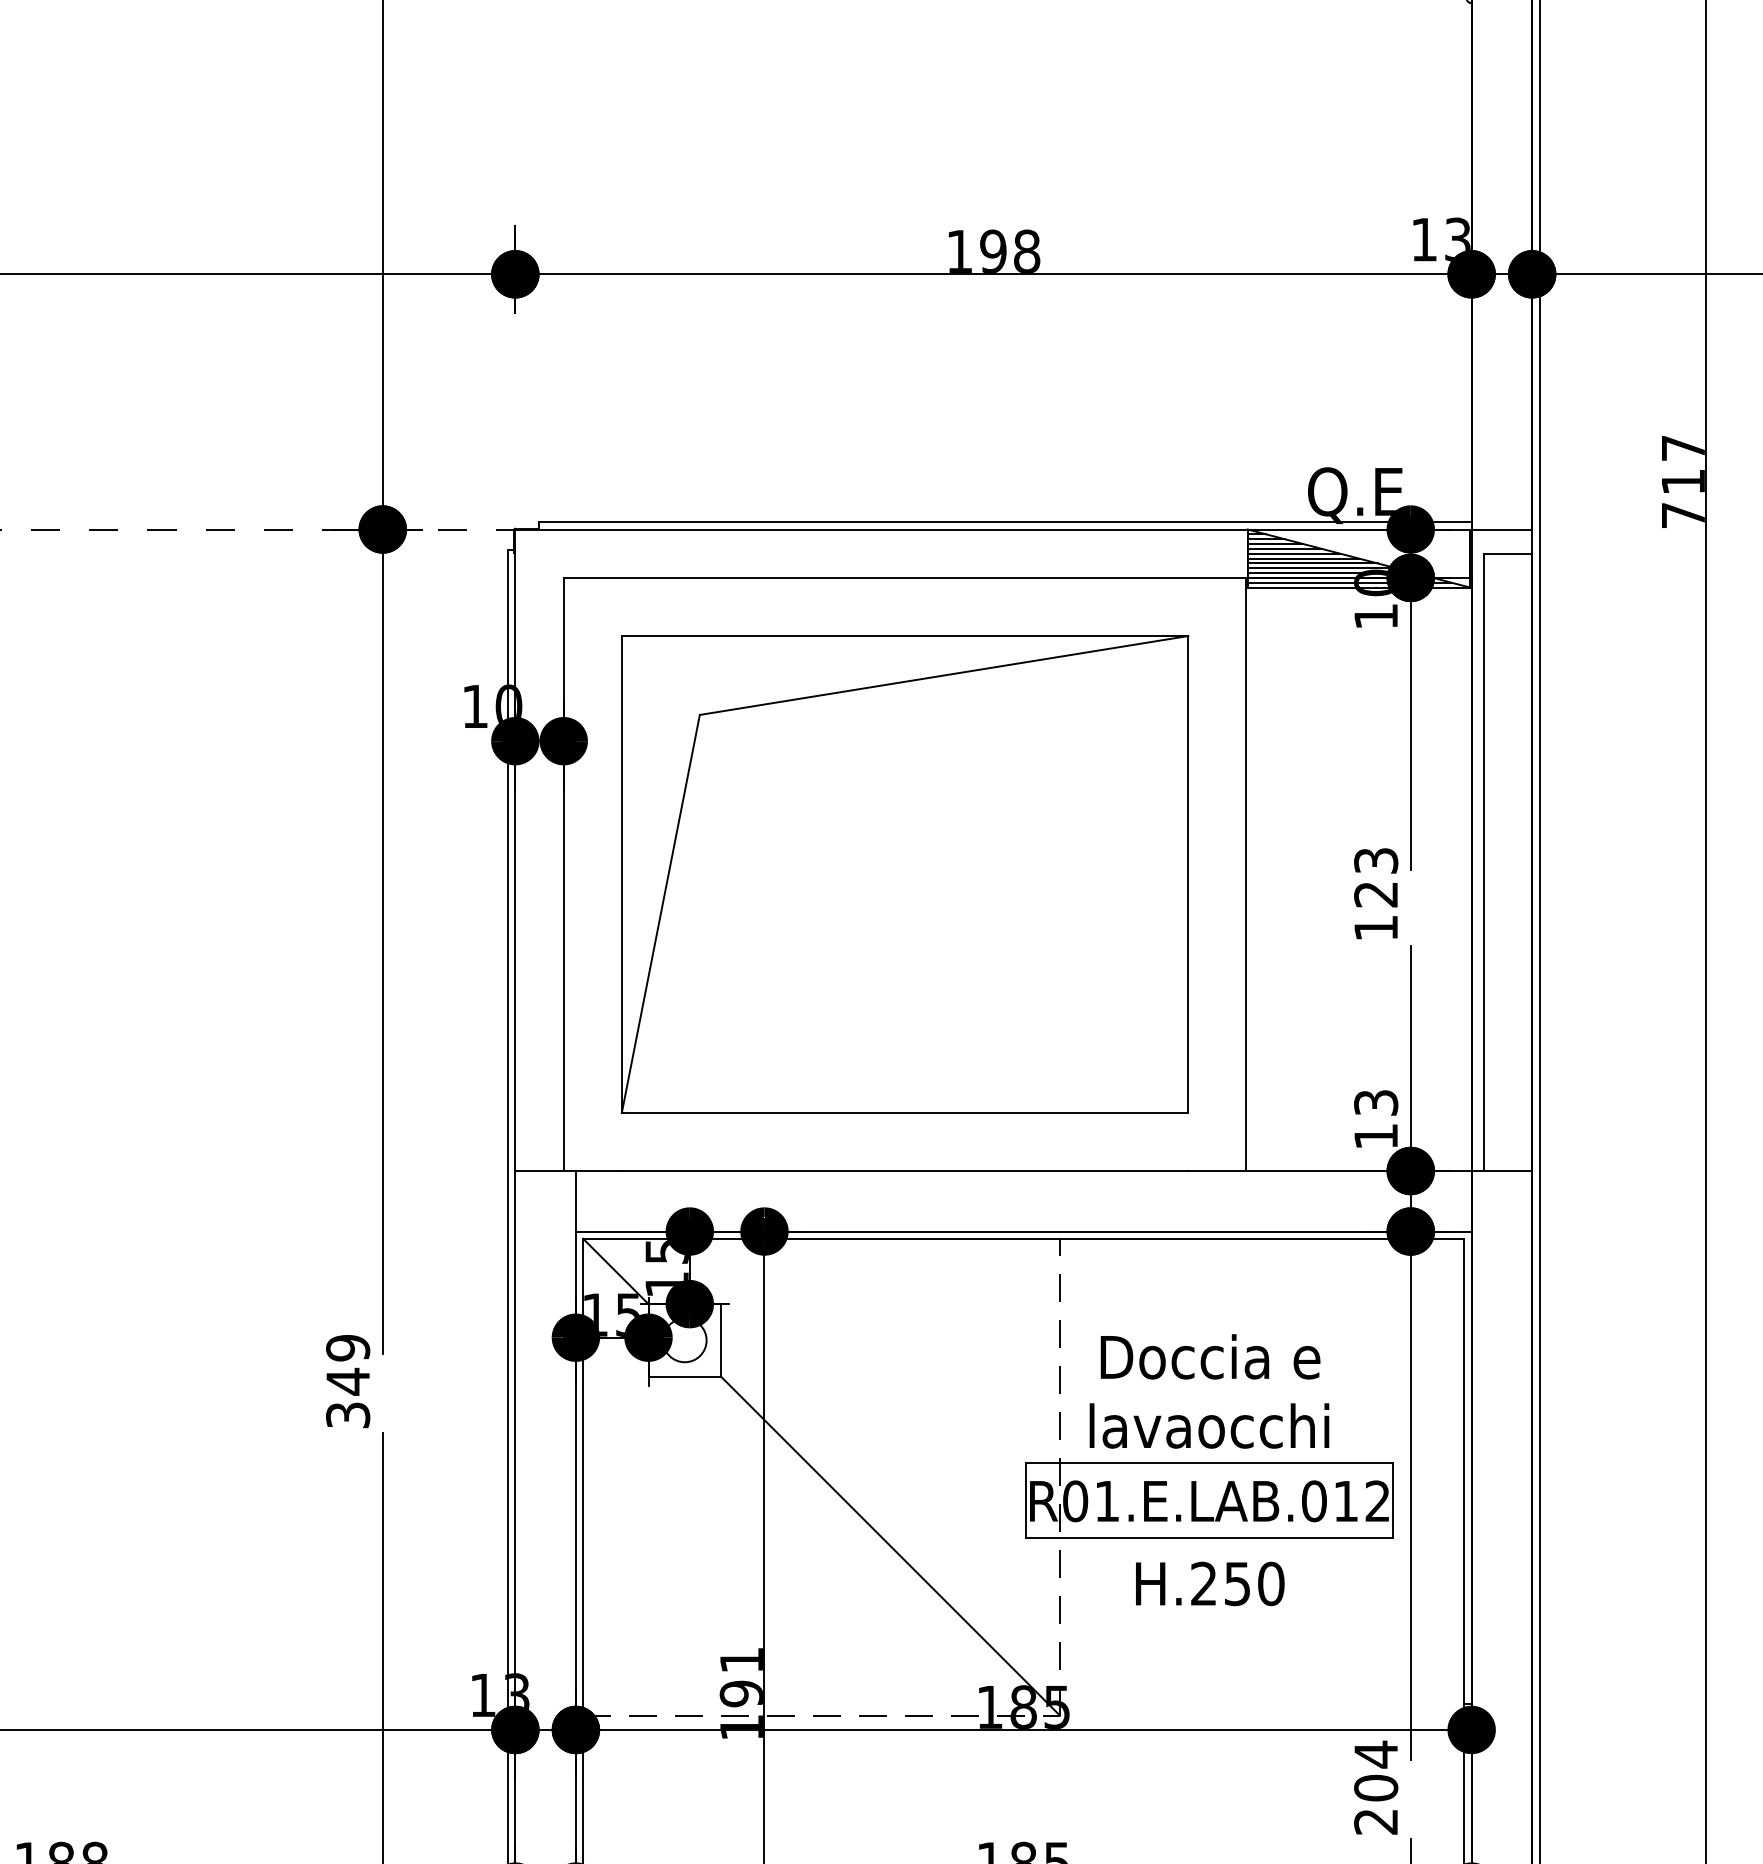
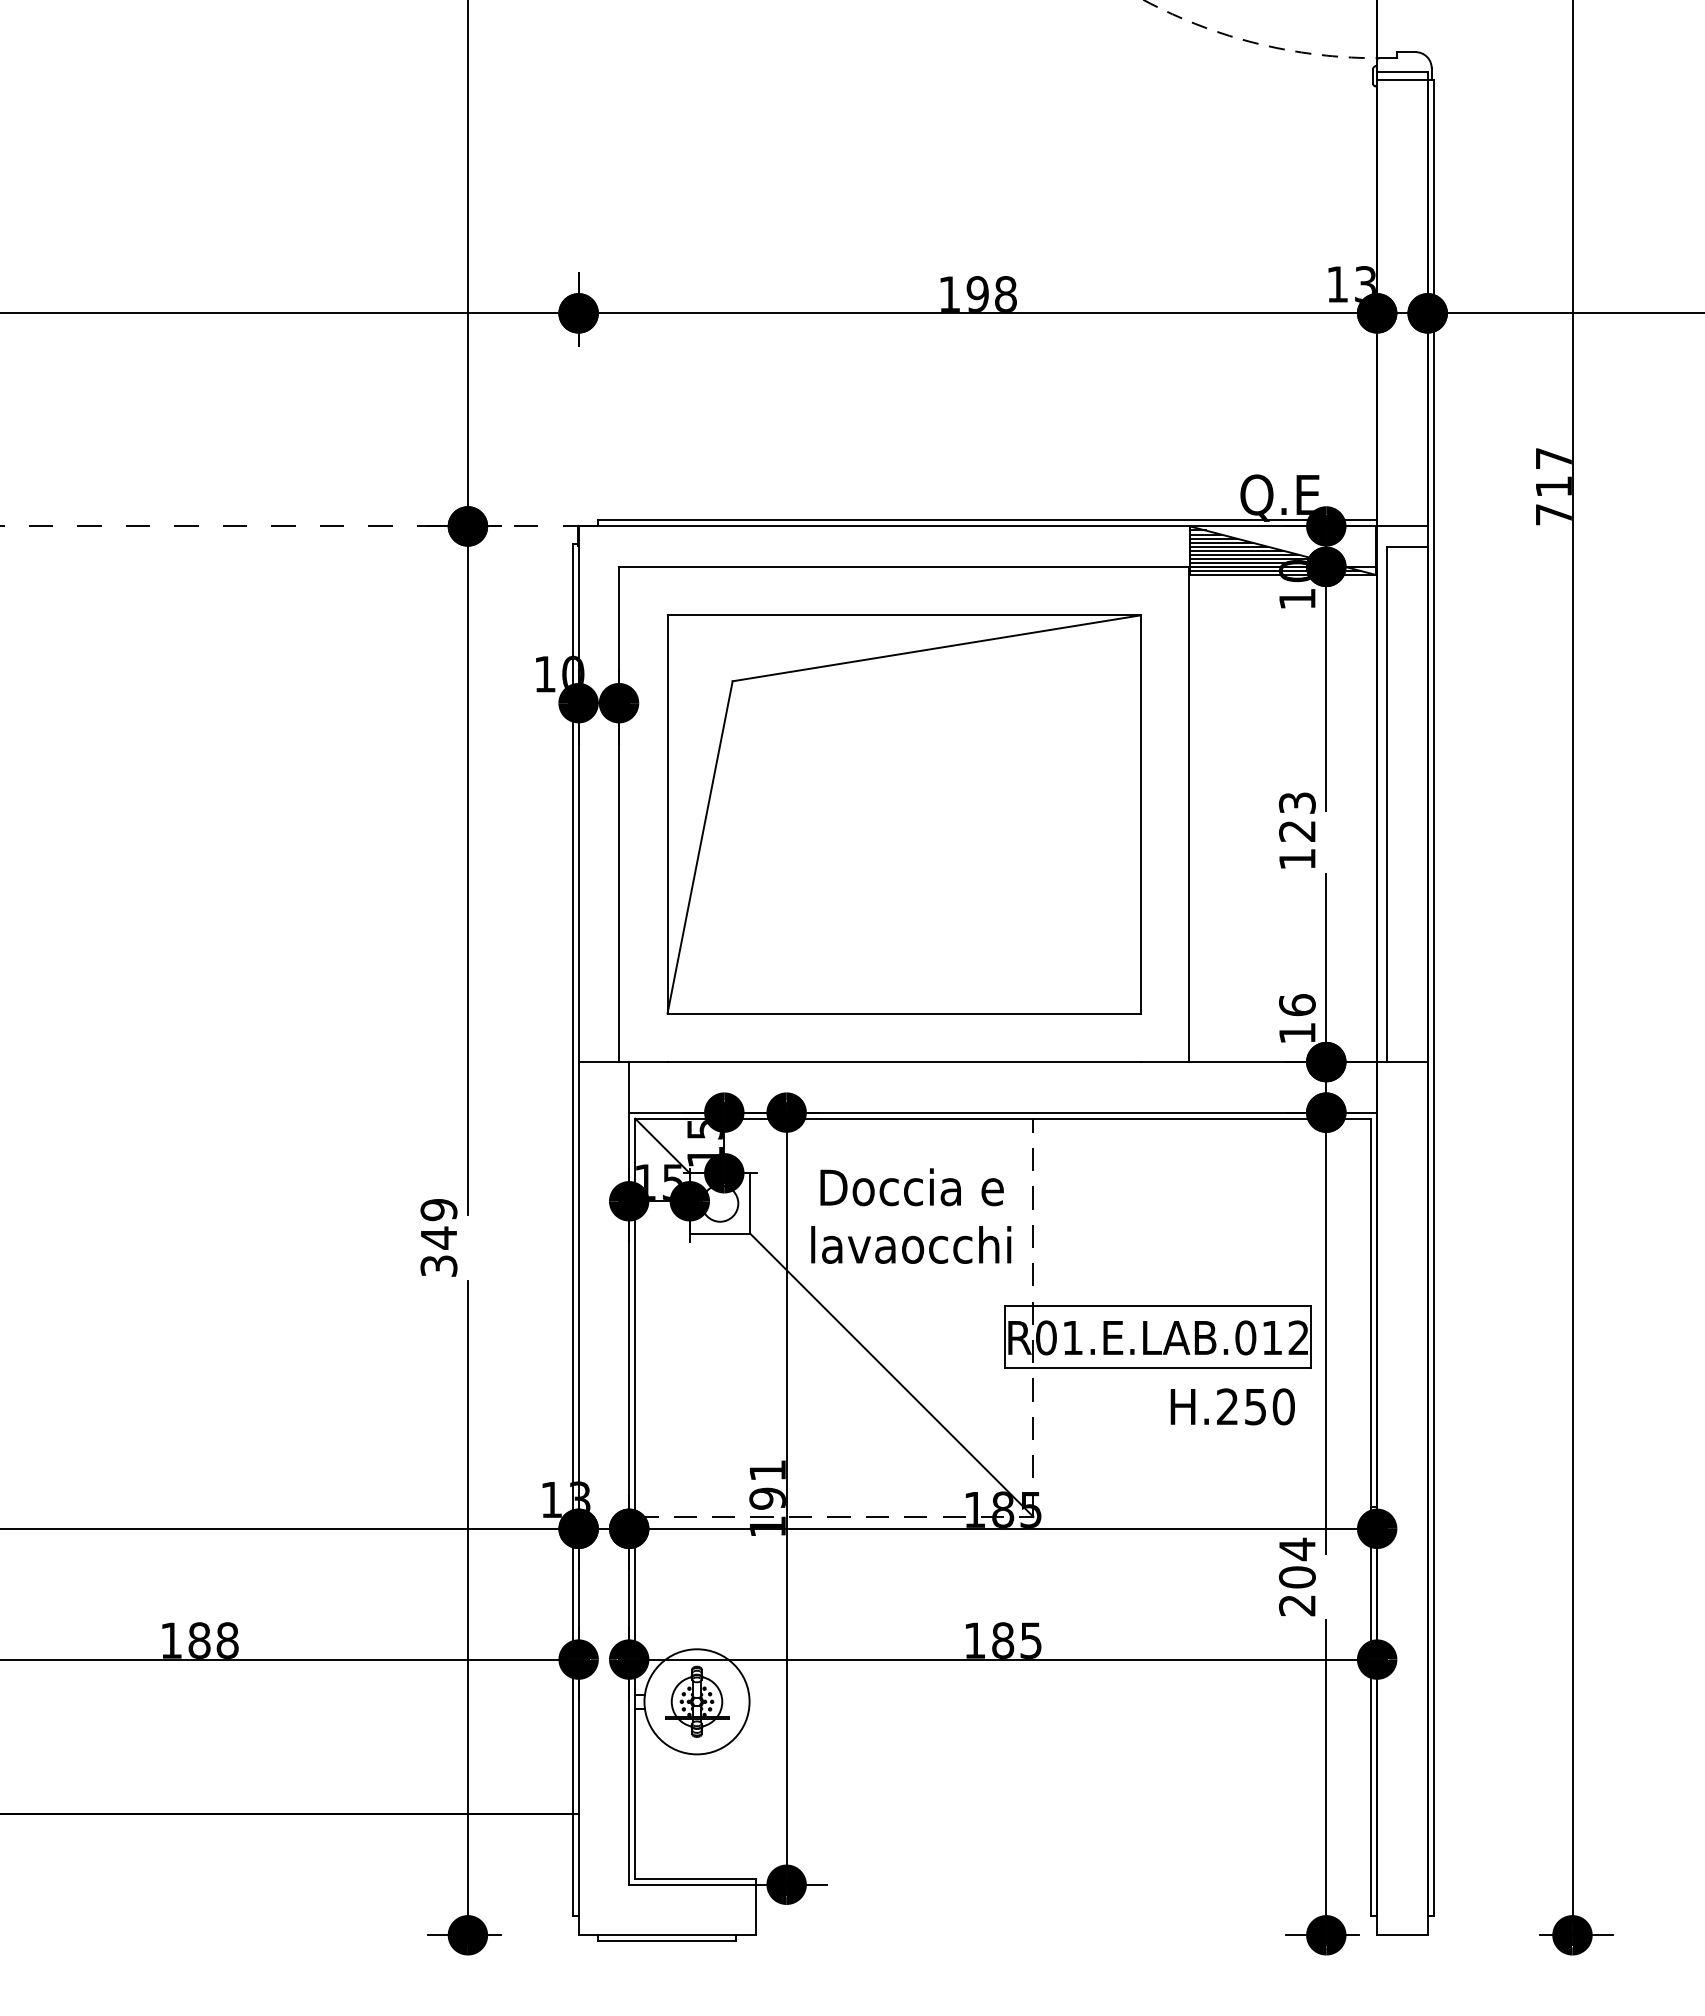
text: (1376, 1103) -> (1297, 1005), 13 -> 16
text: (1209, 1390) -> (911, 1215), moved
text: (1209, 1583) -> (1232, 1406), moved

